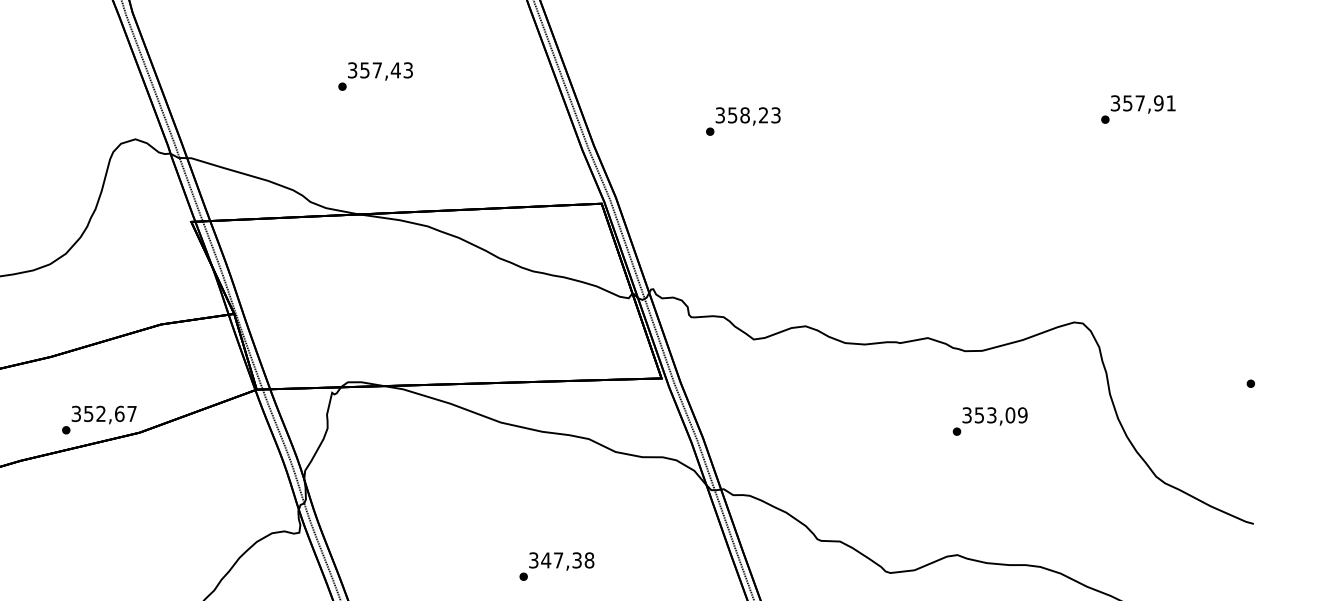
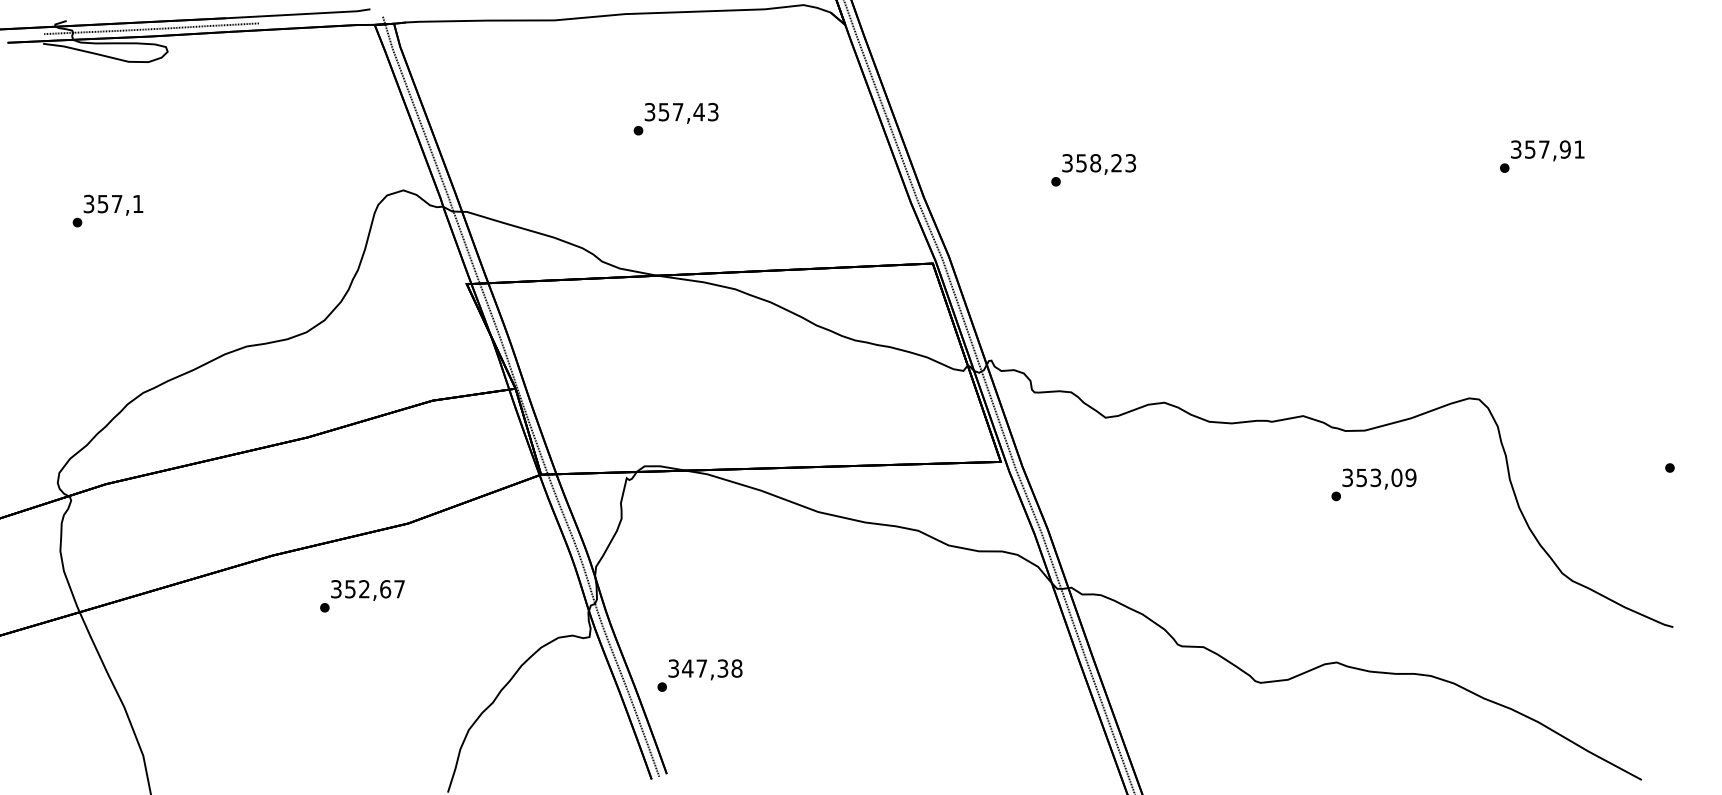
text: (99, 420) -> (362, 596), moved
text: (989, 421) -> (1373, 484), moved
text: (556, 566) -> (699, 675), moved

